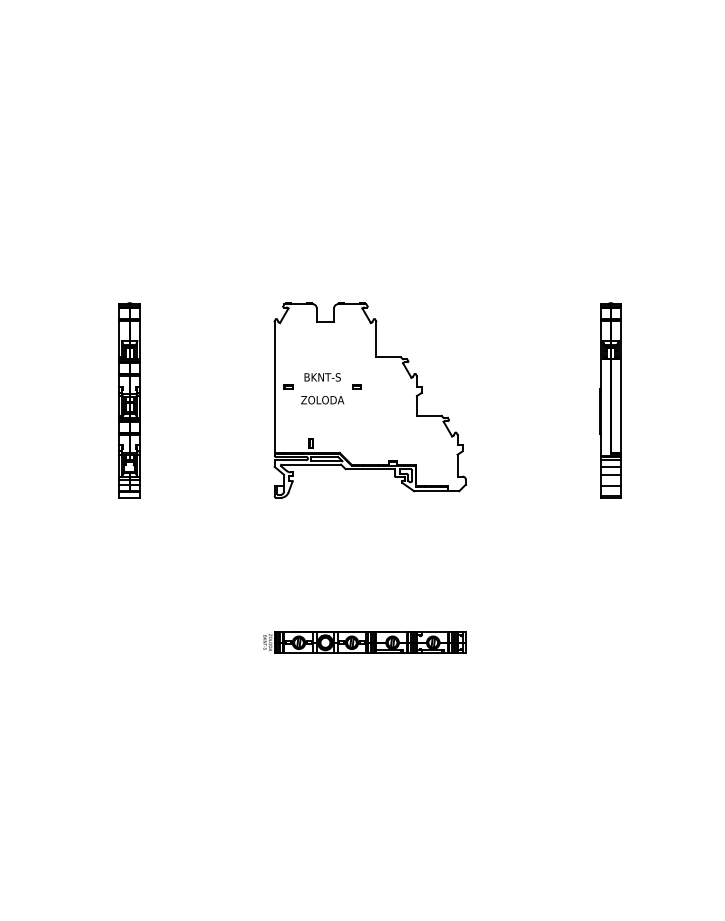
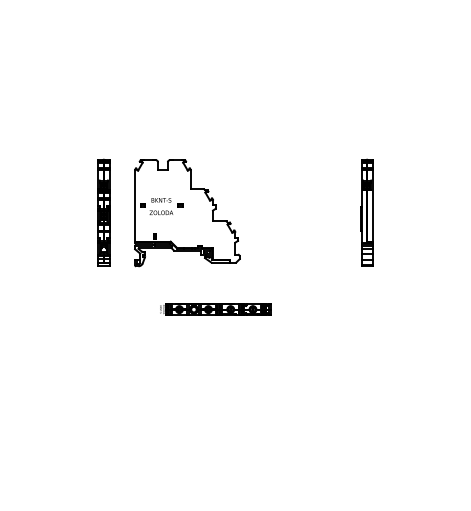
part: (370, 401) -> (187, 213), moved
part: (364, 642) -> (215, 309), moved

